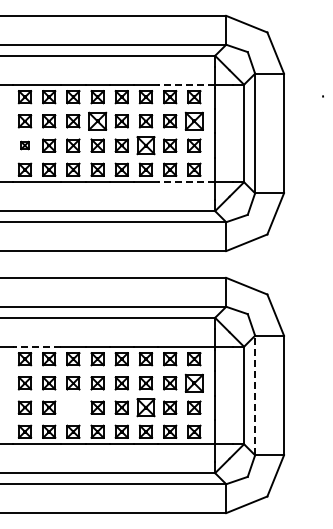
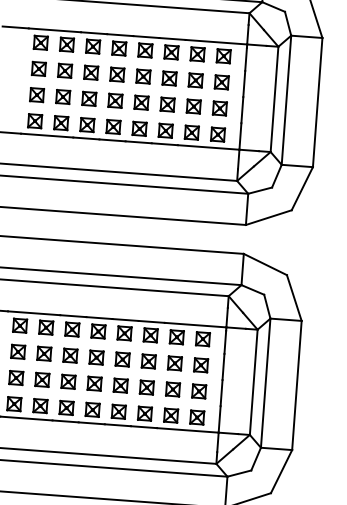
line: (186, 84) -> (216, 41), dashed -> solid
part: (97, 121) -> (117, 74), size x0.71
part: (194, 121) -> (221, 82), size x0.71
part: (24, 145) -> (36, 94), size x1.67
part: (145, 145) -> (167, 104), size x0.71
line: (186, 182) -> (208, 147), dashed -> solid
line: (36, 346) -> (33, 312), dashed -> solid
part: (194, 383) -> (201, 365), size x0.71
line: (255, 395) -> (266, 383), dashed -> solid
part: (73, 407) -> (68, 381), added
part: (145, 407) -> (146, 387), size x0.71

